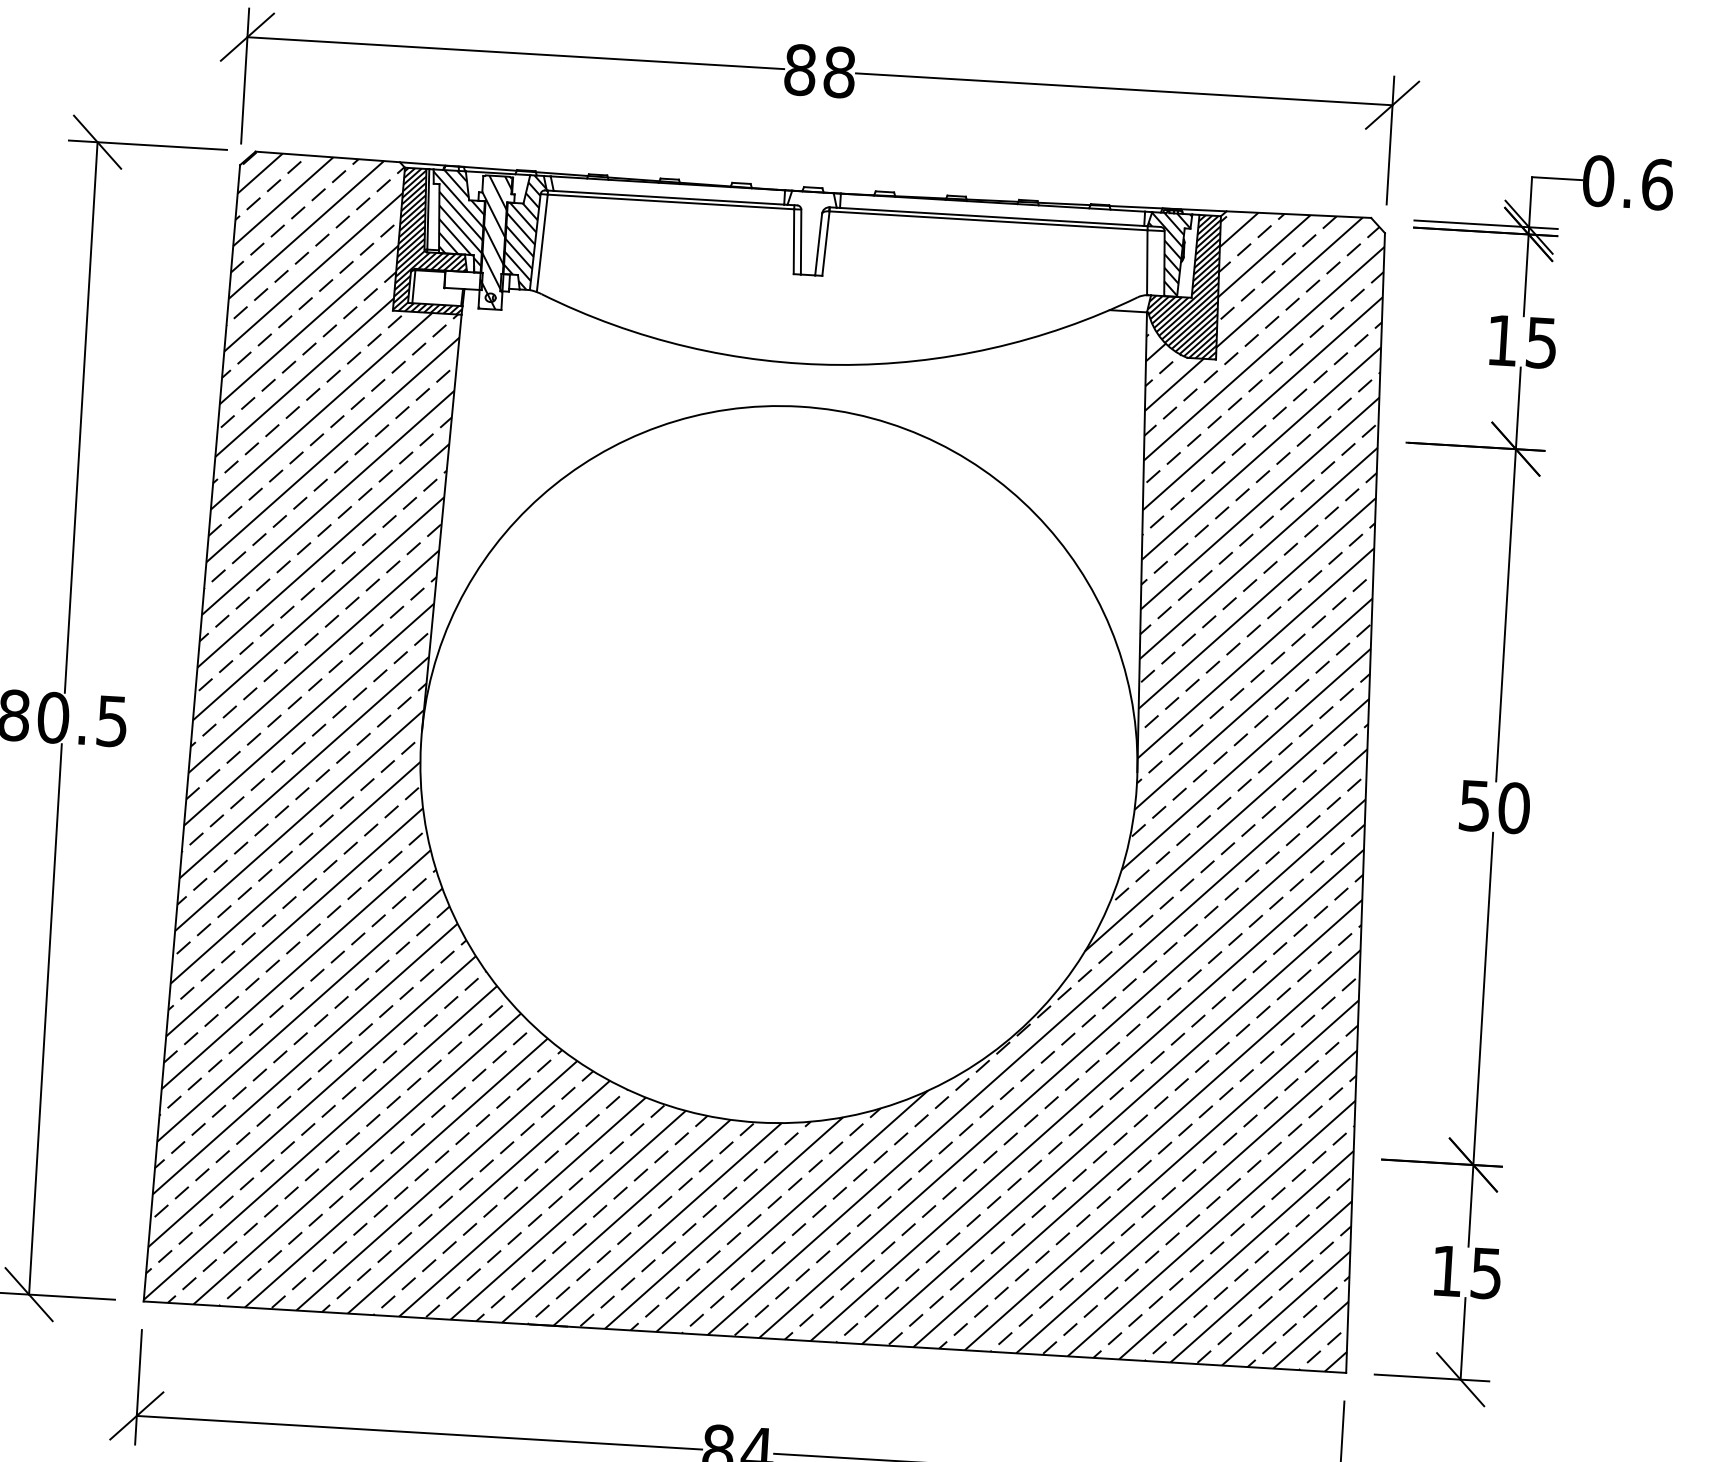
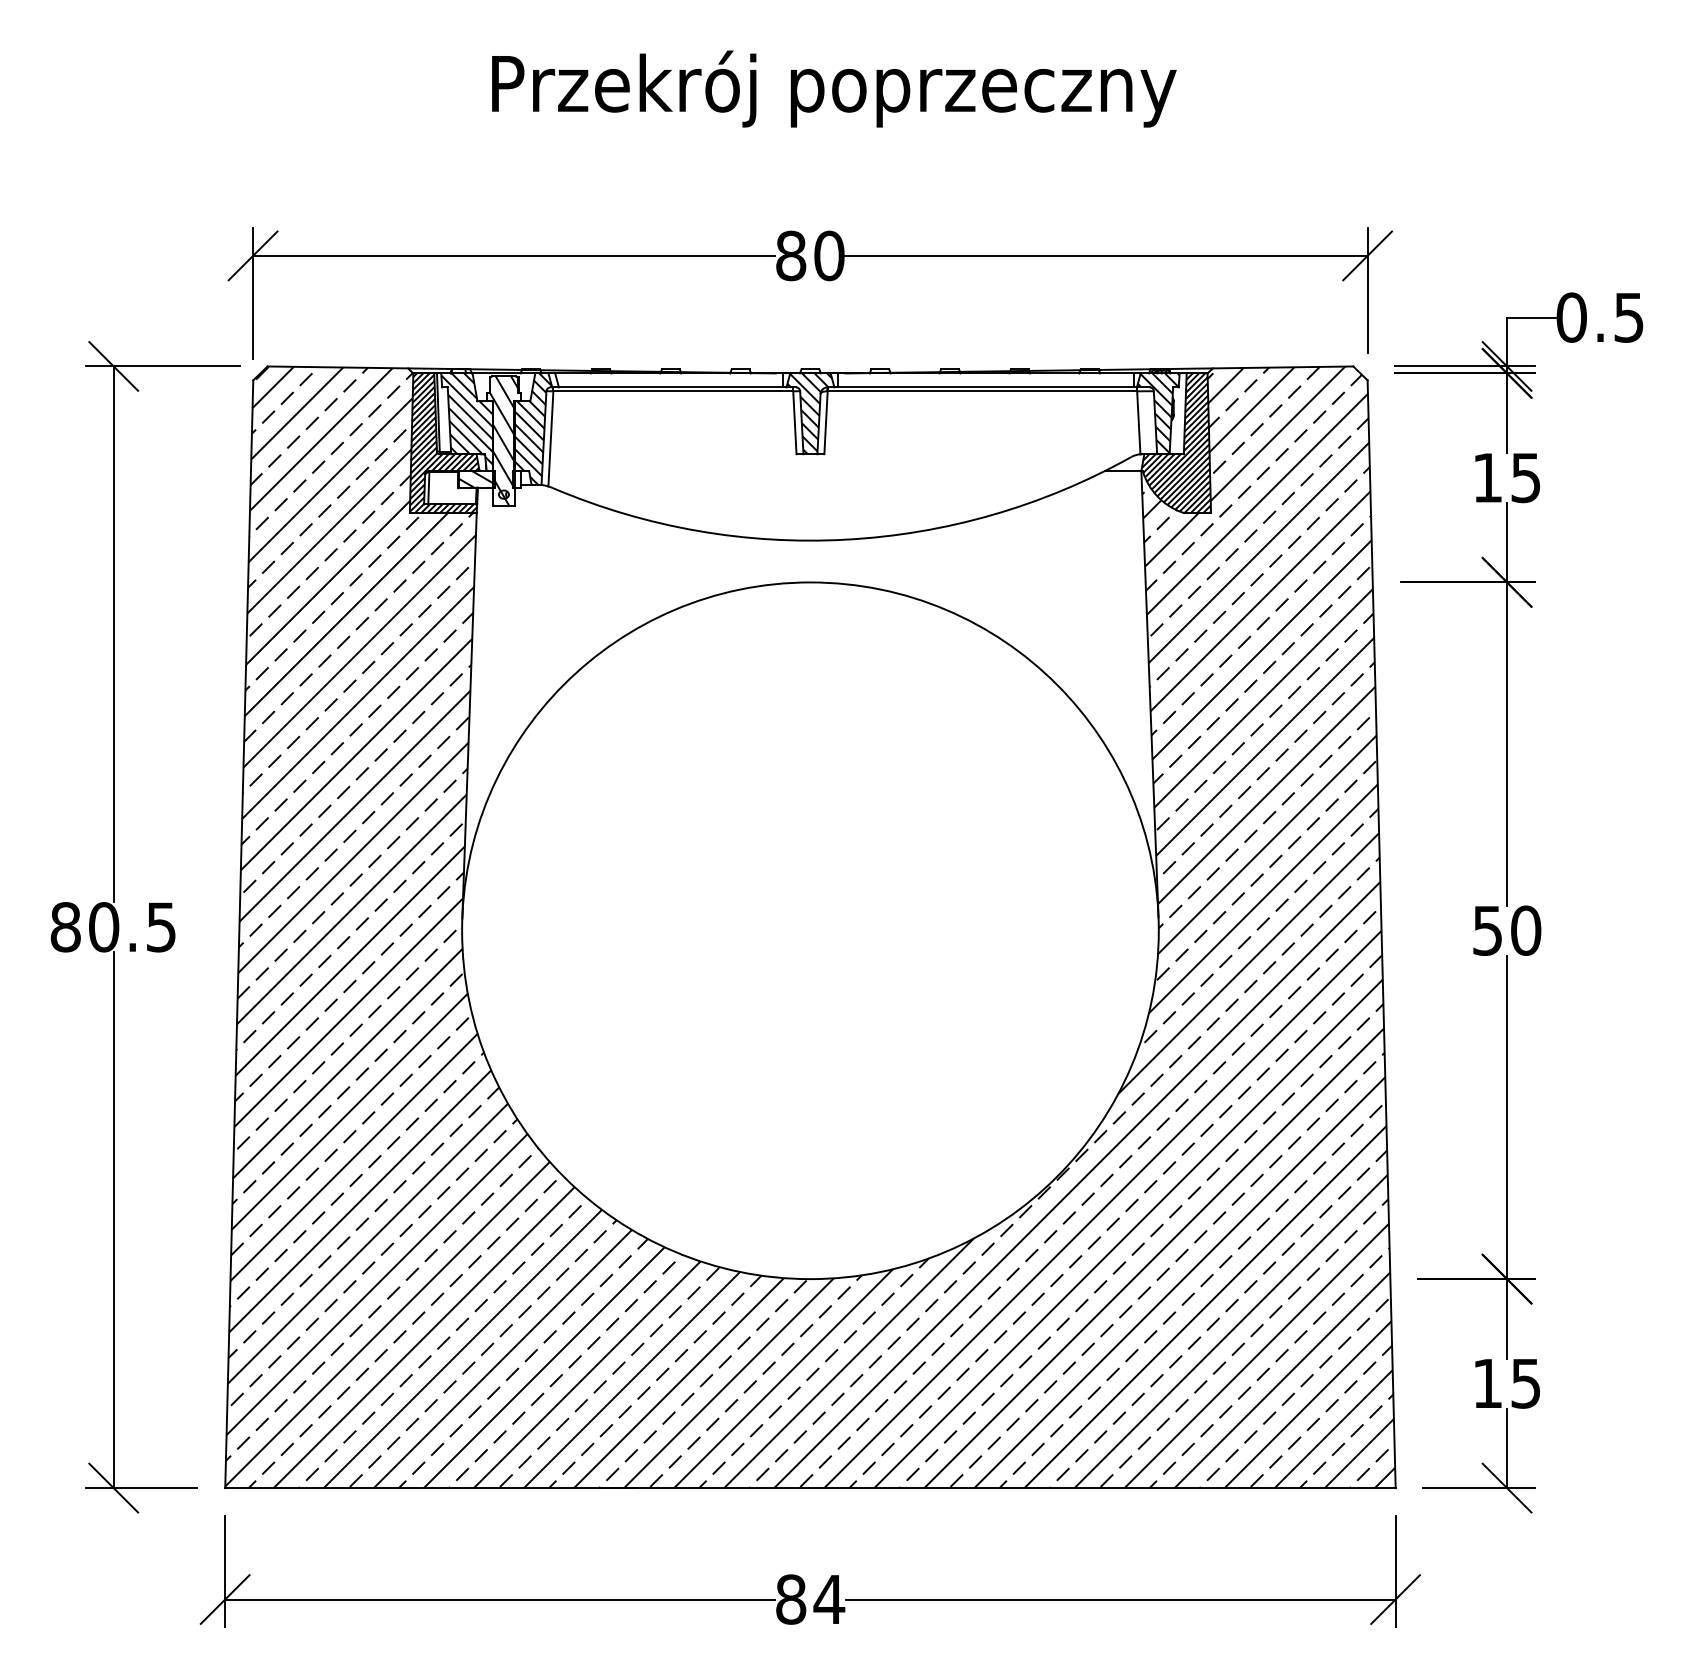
text: (839, 71) -> (829, 255), 88 -> 80
text: (1657, 184) -> (1629, 317), 0.6 -> 0.5
hatch: (809, 233) -> (809, 413), added
hatch: (463, 279) -> (476, 478), added

